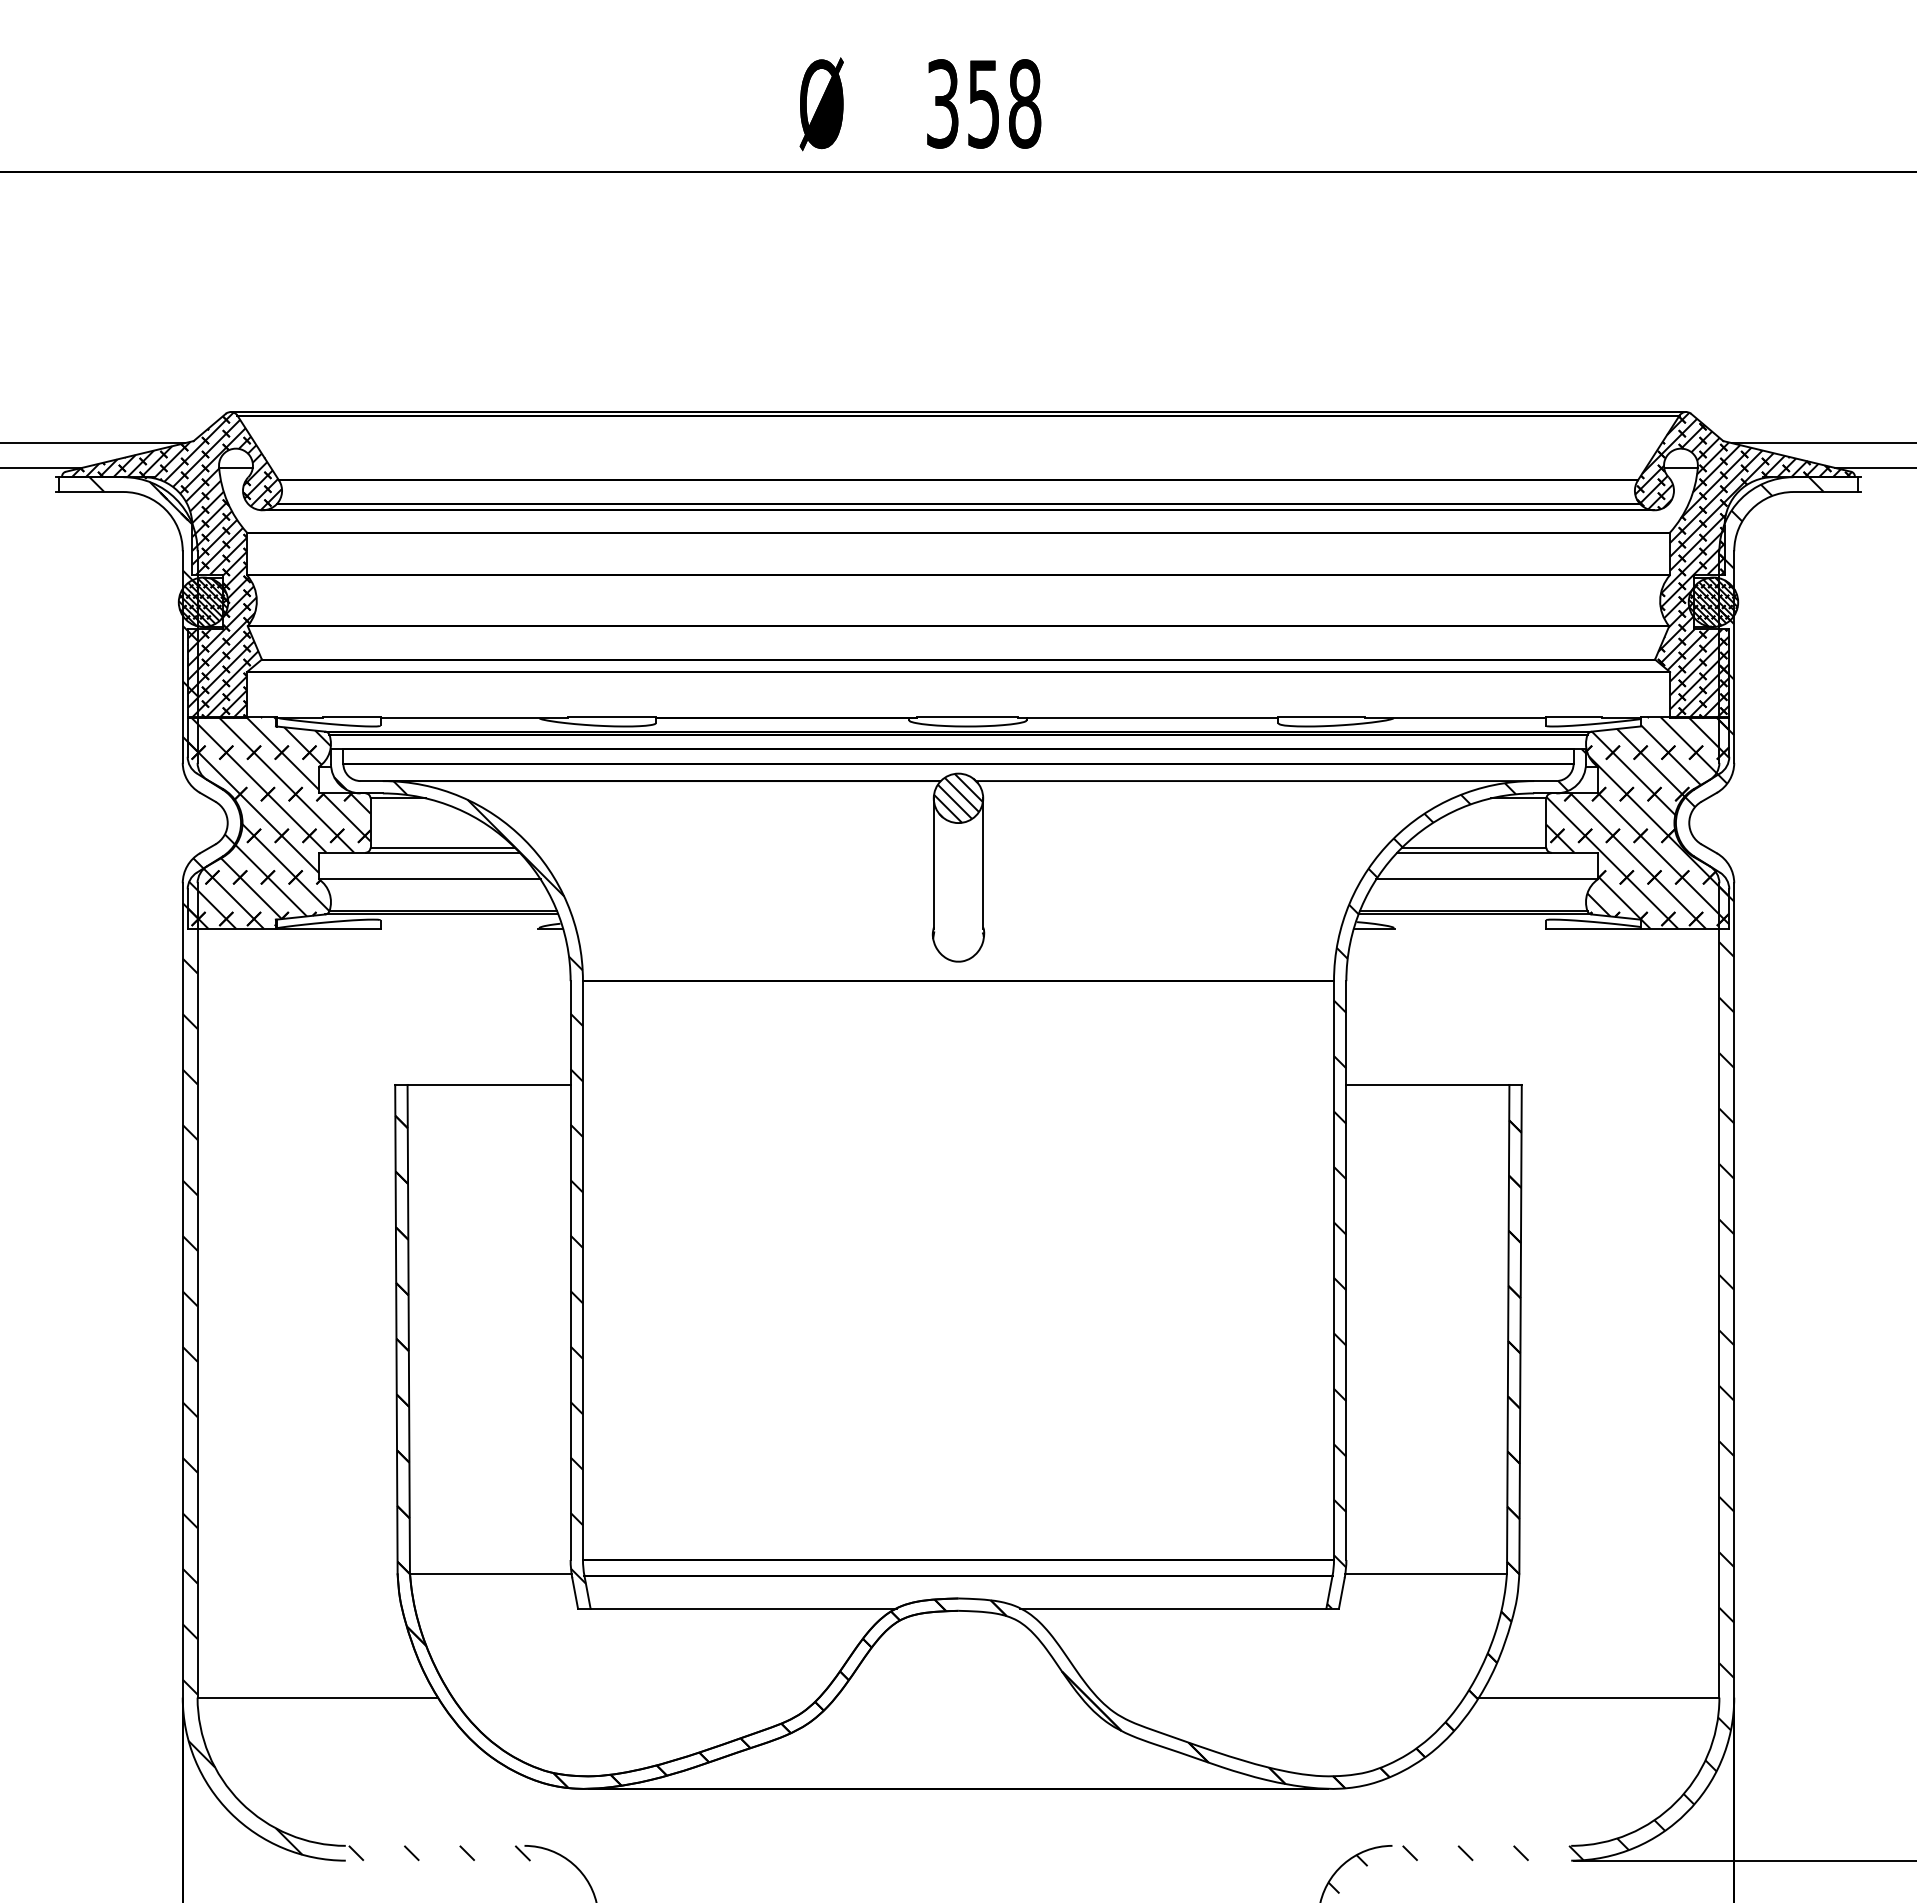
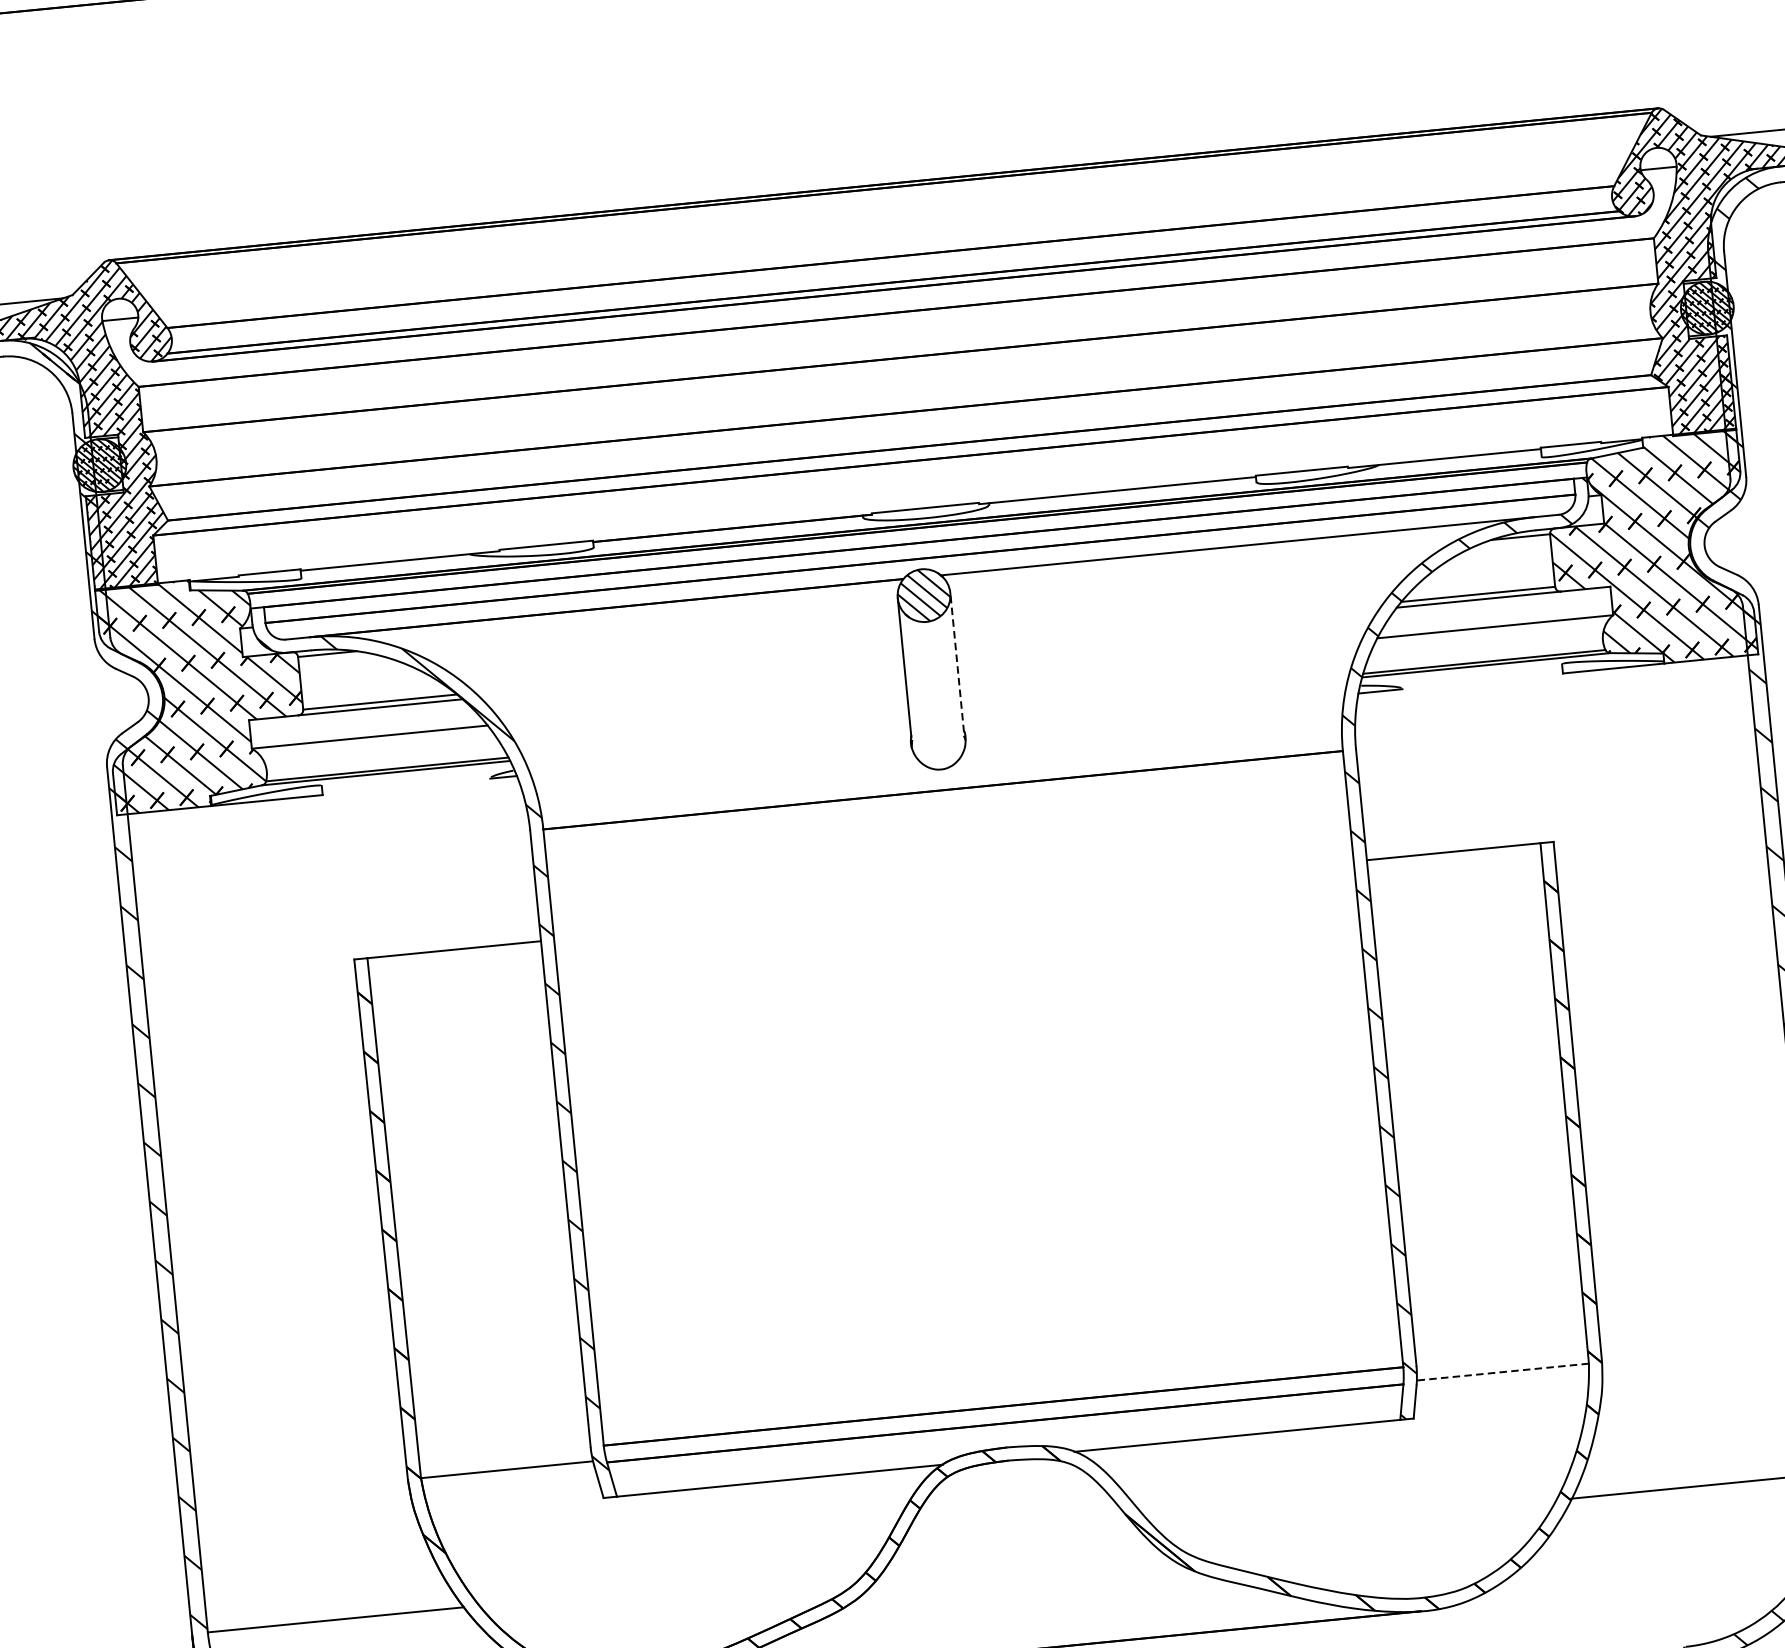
line: (983, 863) -> (957, 662), solid -> dashed
line: (1426, 1573) -> (1503, 1371), solid -> dashed

